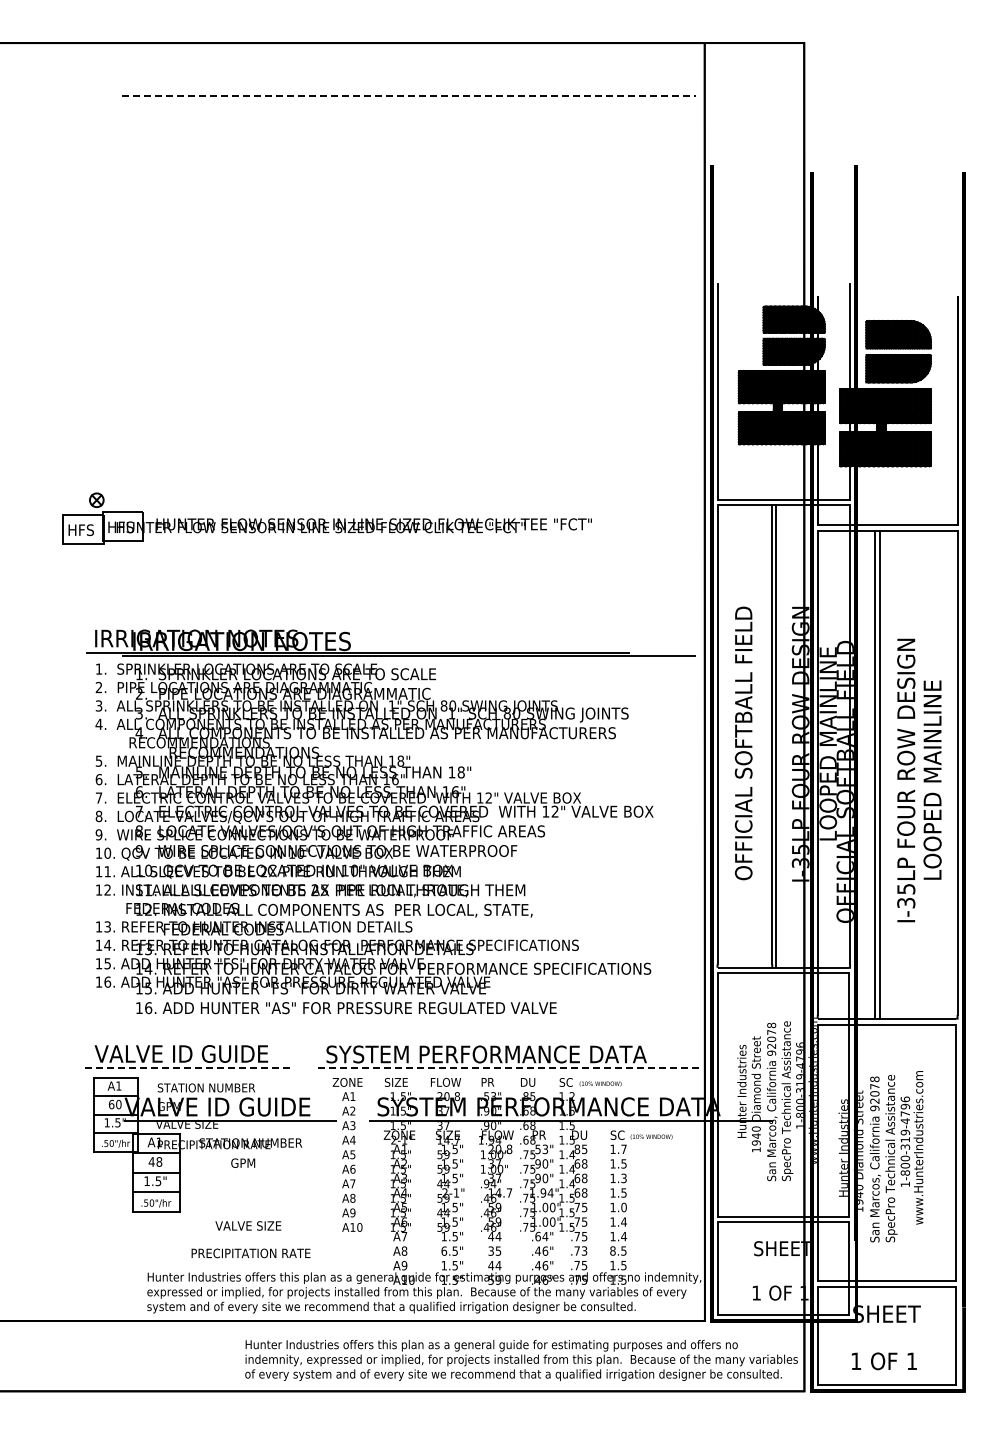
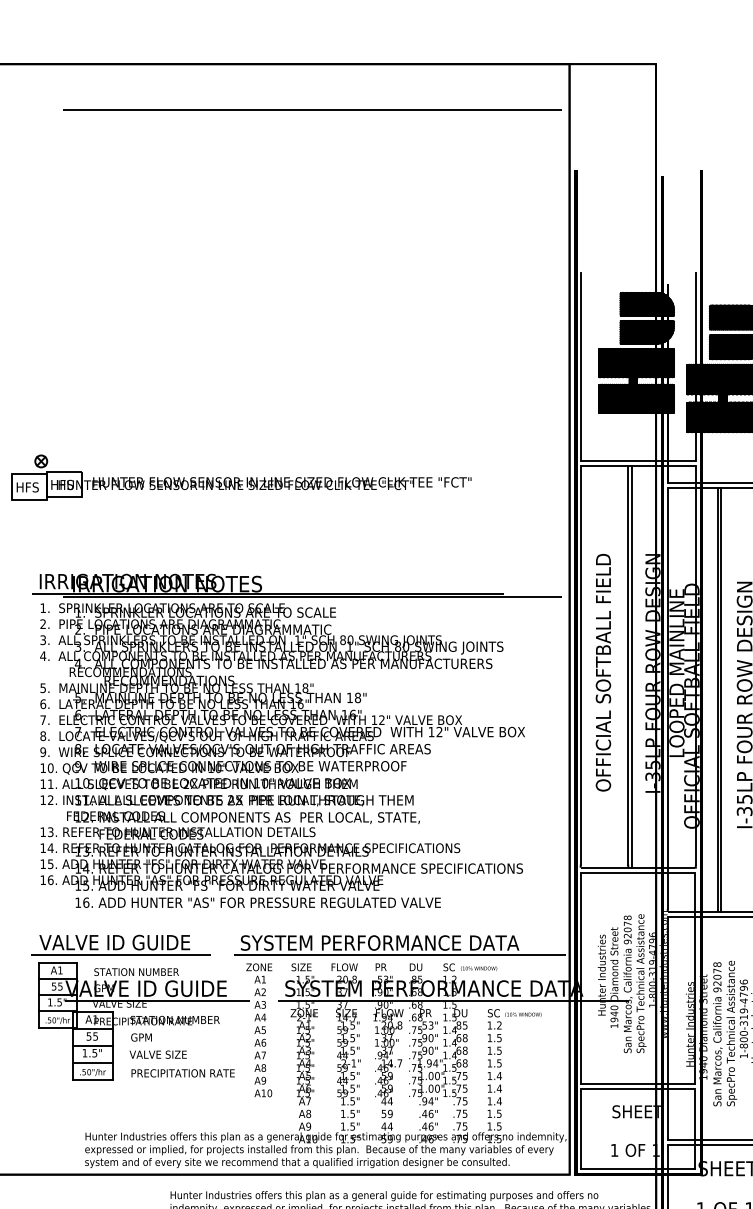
line: (408, 95) -> (312, 109), dashed -> solid
line: (188, 1068) -> (120, 955), dashed -> solid
line: (509, 1068) -> (399, 955), dashed -> solid
text: (114, 1104) -> (56, 986), 60 -> 55
text: (623, 1148) -> (498, 1024), 1.7 -> 1.2
text: (155, 1161) -> (92, 1036), 48 -> 55
text: (243, 1162) -> (141, 1036), moved
text: (623, 1177) -> (498, 1049), 1.3 -> 1.5
text: (624, 1207) -> (499, 1076), 1.0 -> 1.4
text: (248, 1225) -> (158, 1054), moved
text: (537, 1236) -> (424, 1101), .64" -> .94"
text: (444, 1250) -> (343, 1113), 6.5" -> 1.5"
text: (494, 1250) -> (386, 1113), 35 -> 59
text: (584, 1250) -> (465, 1113), .73 -> .75
text: (612, 1250) -> (489, 1113), 8.5 -> 1.5
text: (250, 1253) -> (182, 1073), moved

